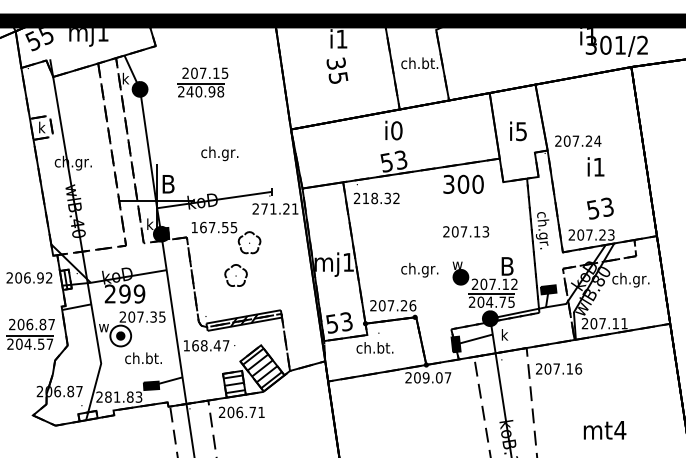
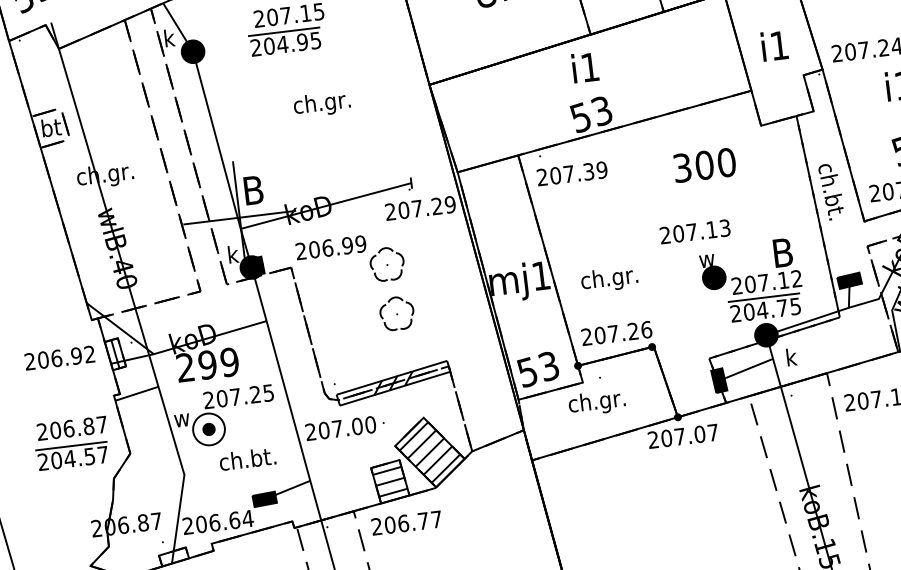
text: (205, 91) -> (292, 42), 240.98 -> 204.95
text: (42, 127) -> (52, 127), k -> bt
text: (396, 130) -> (589, 67), i0 -> i1
text: (521, 131) -> (779, 45), i5 -> i1
text: (219, 153) -> (321, 104), moved
text: (463, 183) -> (704, 163), moved
text: (380, 198) -> (577, 173), 218.32 -> 207.39
text: (279, 208) -> (426, 206), 271.21 -> 207.29
text: (214, 227) -> (331, 247), 167.55 -> 206.99
text: (543, 230) -> (830, 191), ch.gr. -> ch.bt.
text: (466, 231) -> (695, 231), moved
text: (419, 269) -> (609, 278), moved
part: (235, 275) -> (396, 313), moved
text: (153, 317) -> (255, 395), 207.35 -> 207.25
text: (206, 345) -> (340, 428), 168.47 -> 207.00
text: (374, 349) -> (596, 403), ch.bt. -> ch.gr.
text: (425, 377) -> (678, 436), 209.07 -> 207.07
text: (123, 396) -> (224, 520), 281.83 -> 206.64
text: (261, 411) -> (436, 518), 206.71 -> 206.77

